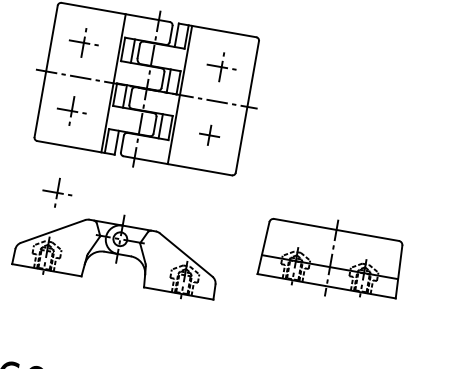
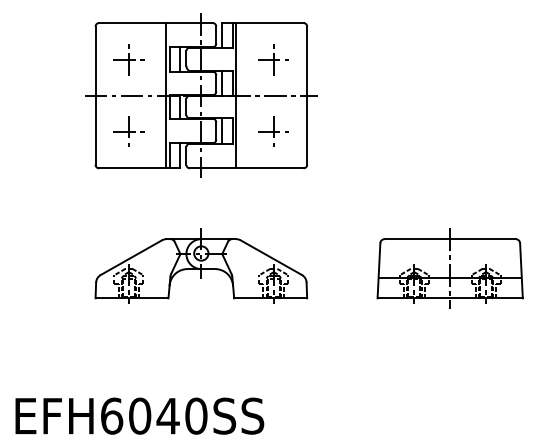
part: (209, 135) -> (273, 131), size x1.43
part: (57, 192) -> (128, 217), removed
part: (330, 257) -> (449, 268), moved

